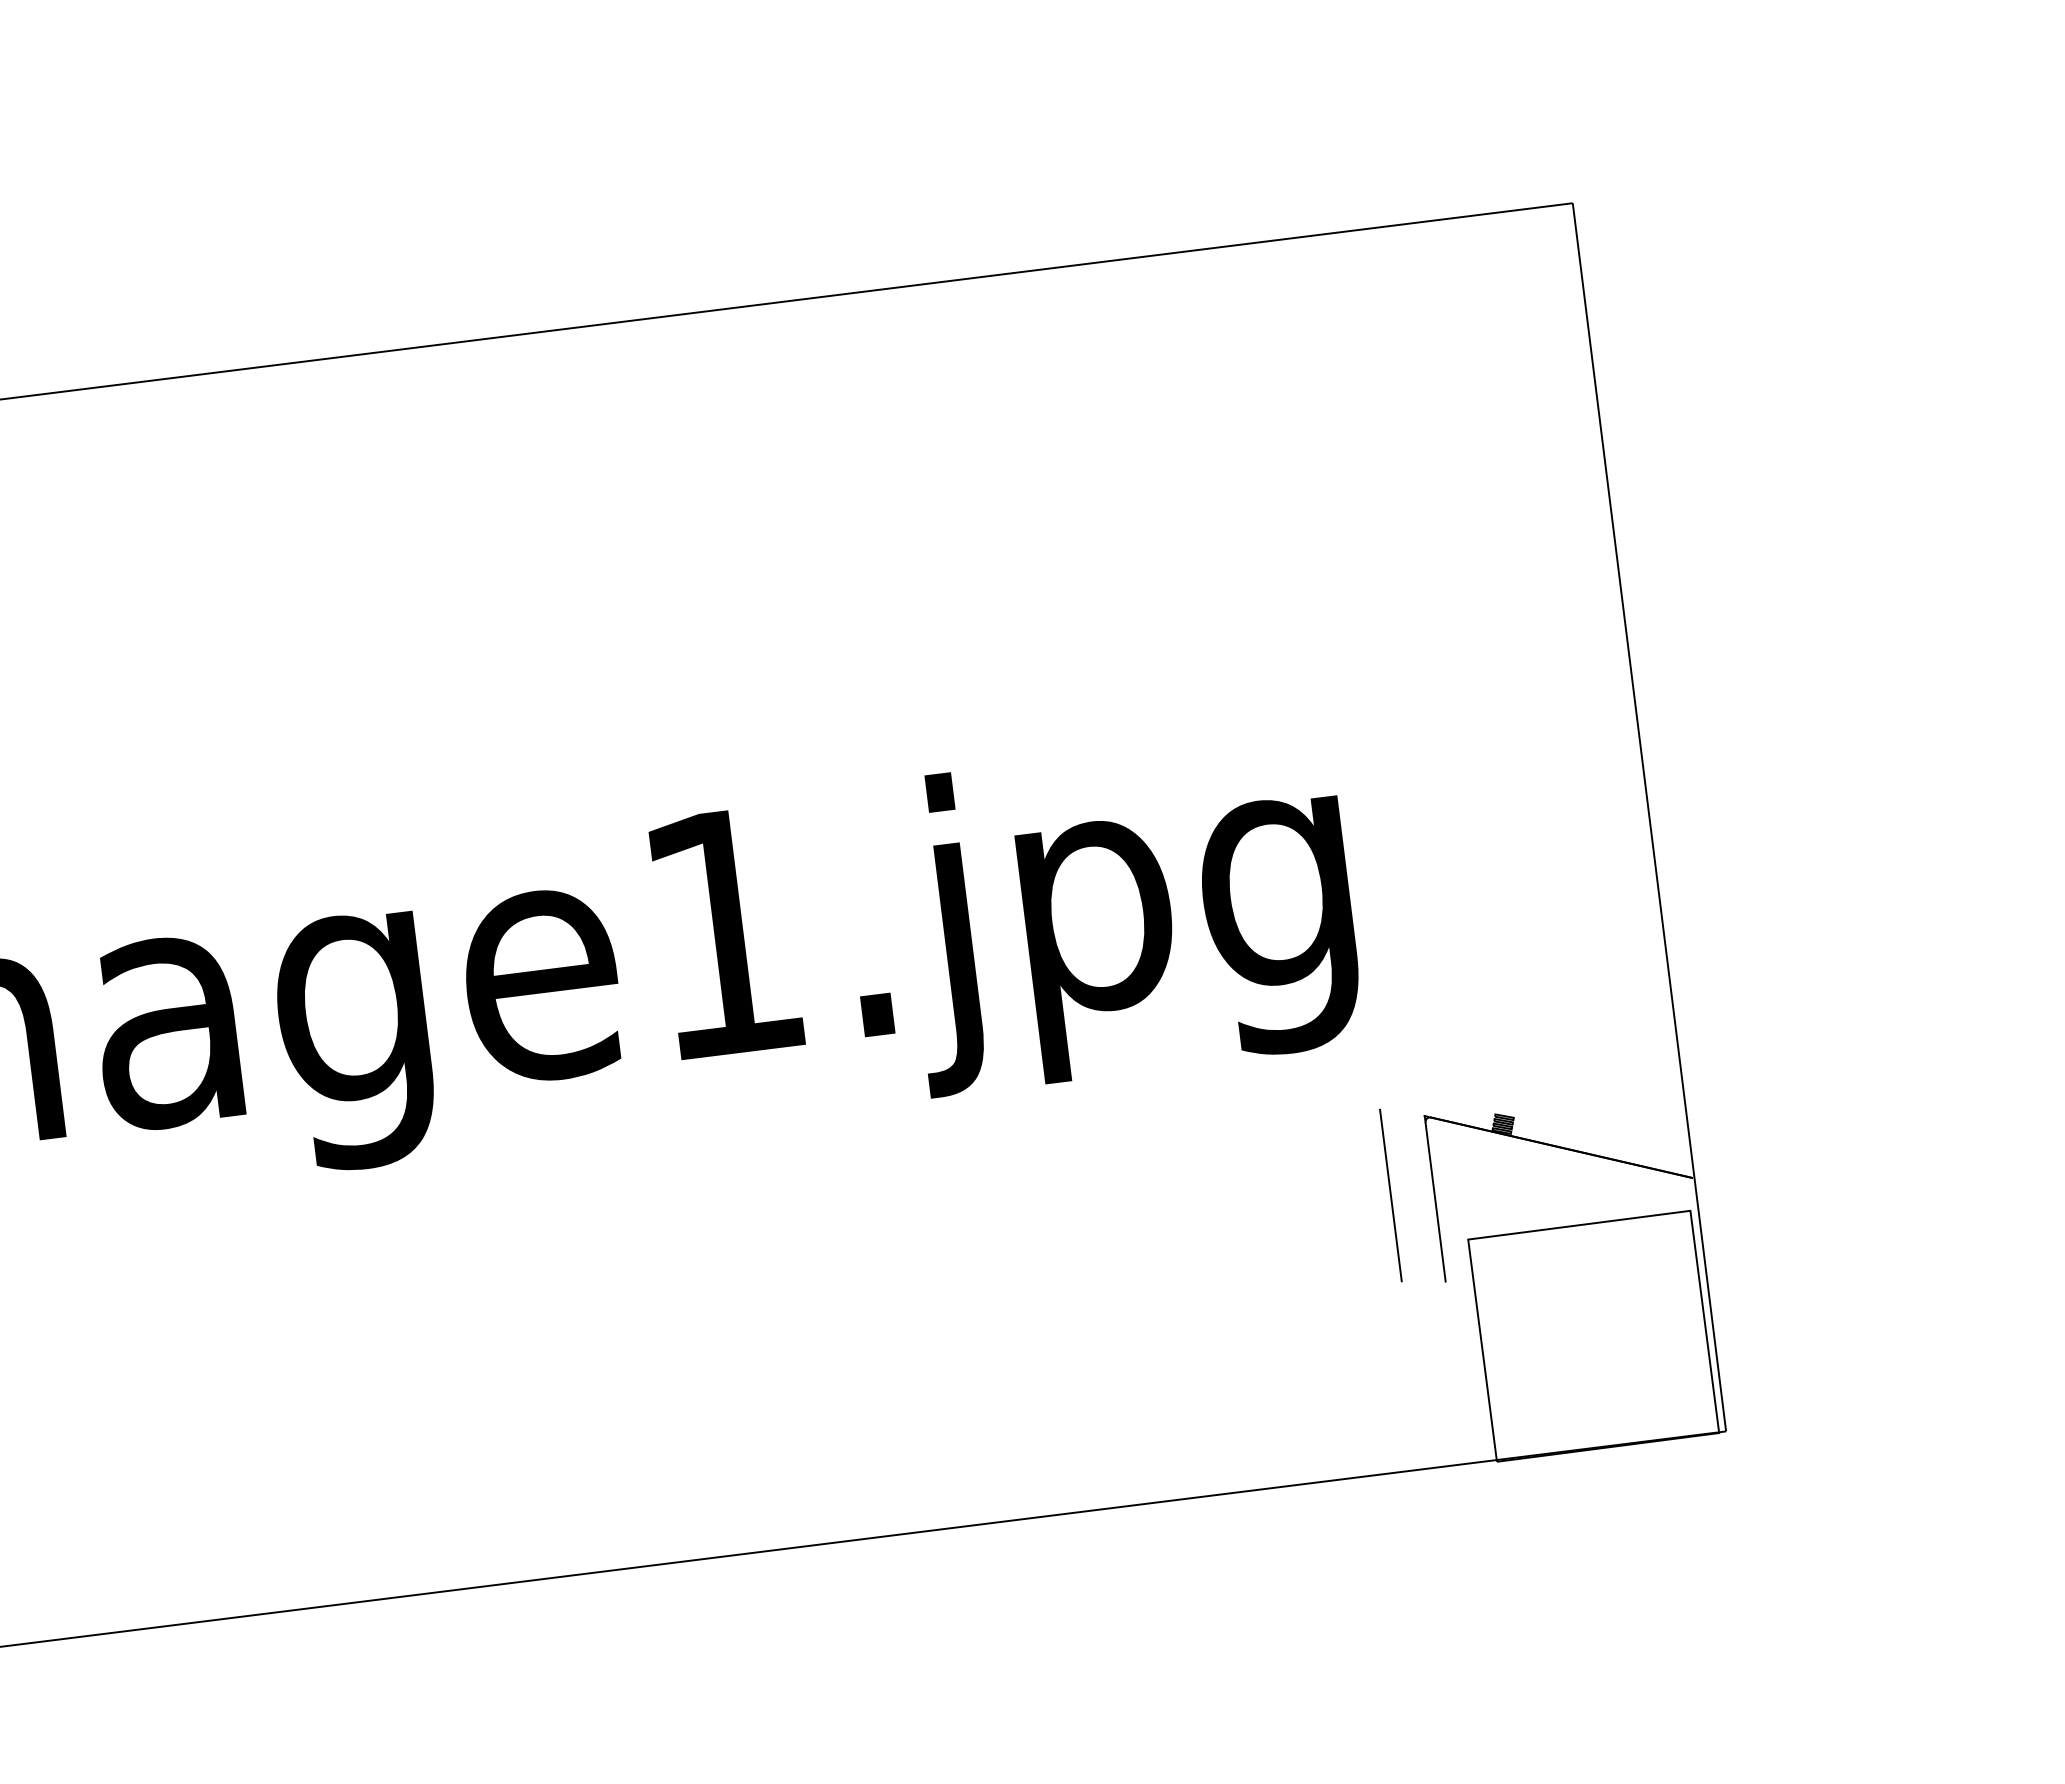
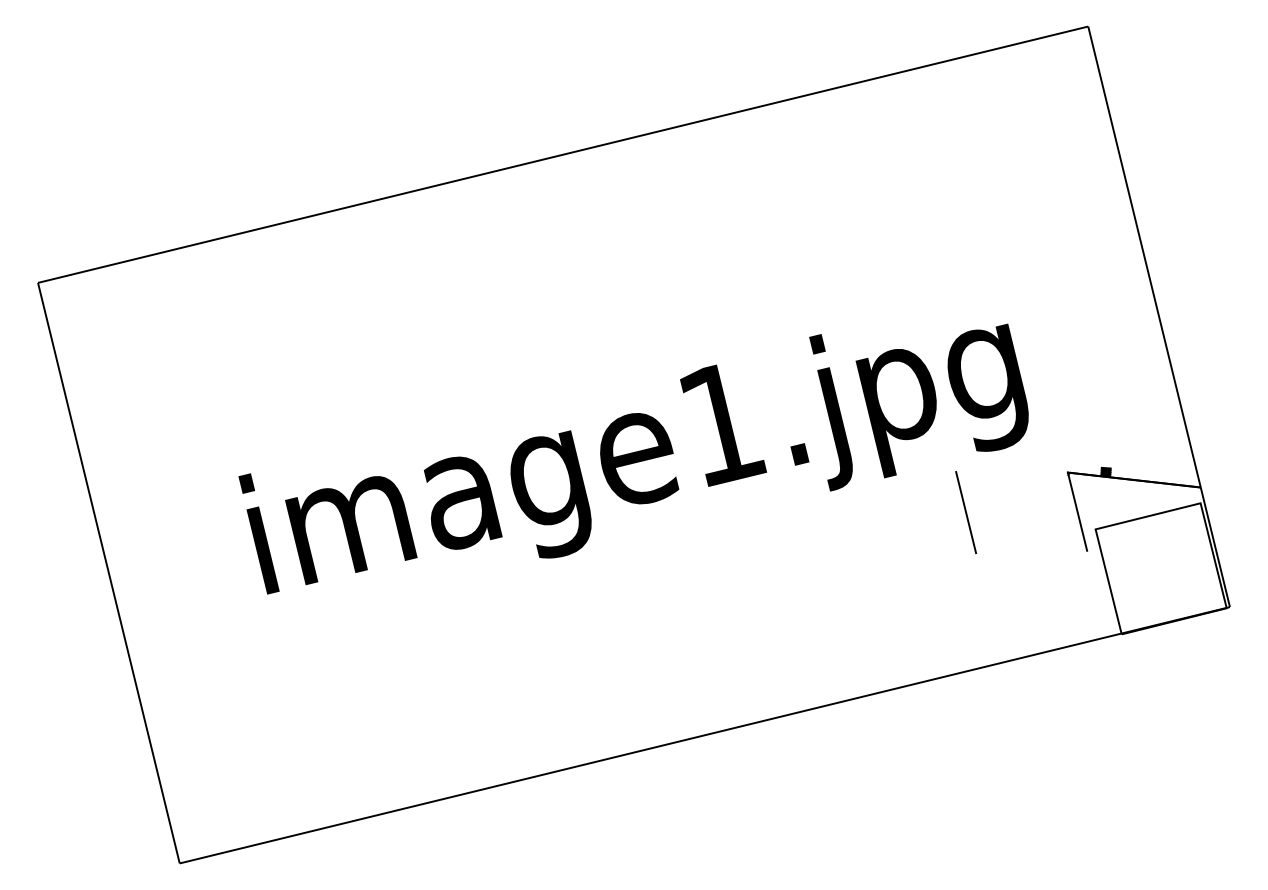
line: (1389, 1195) -> (965, 512), moved

